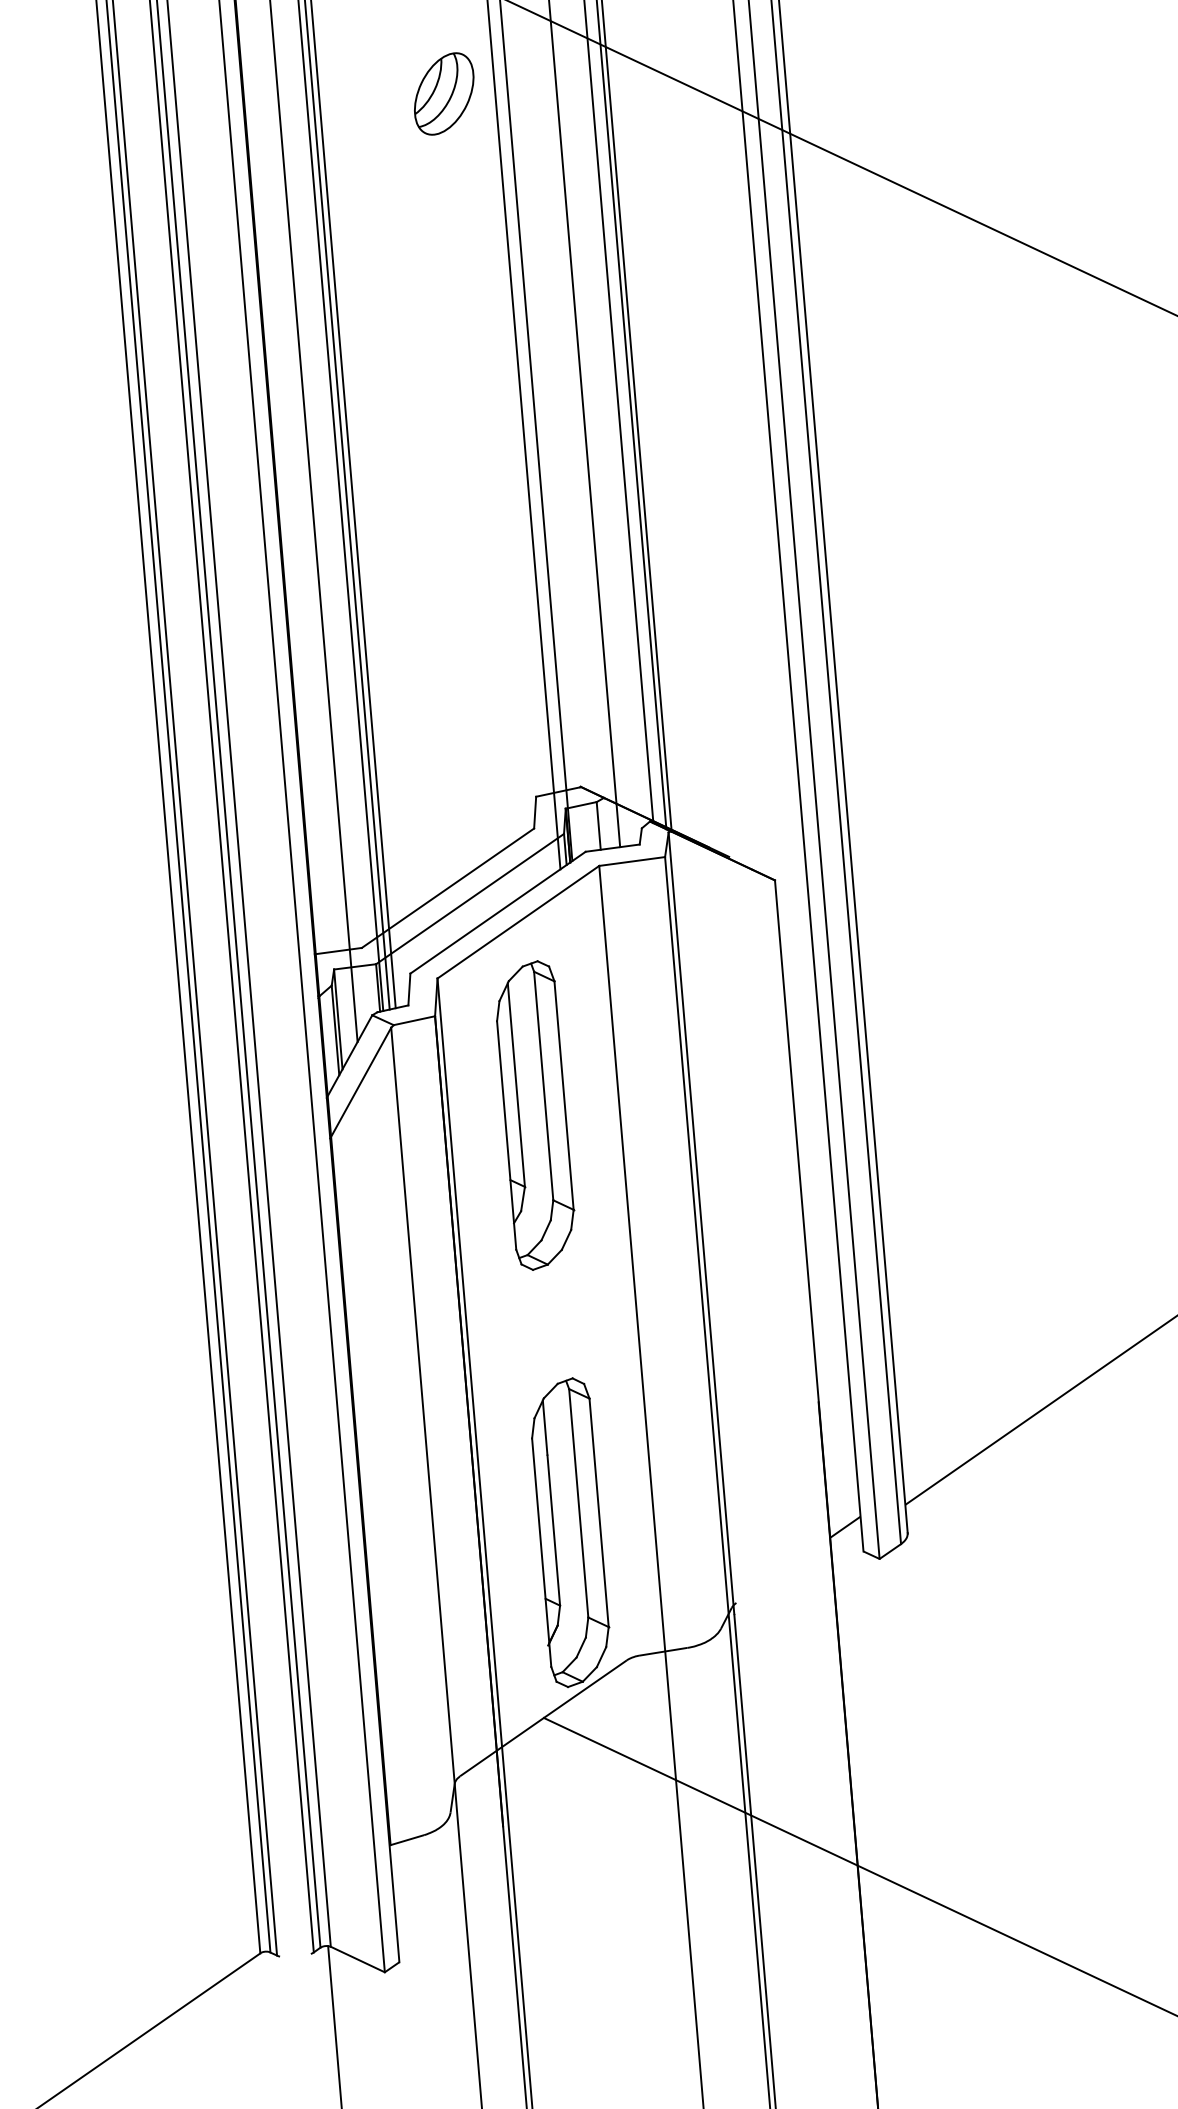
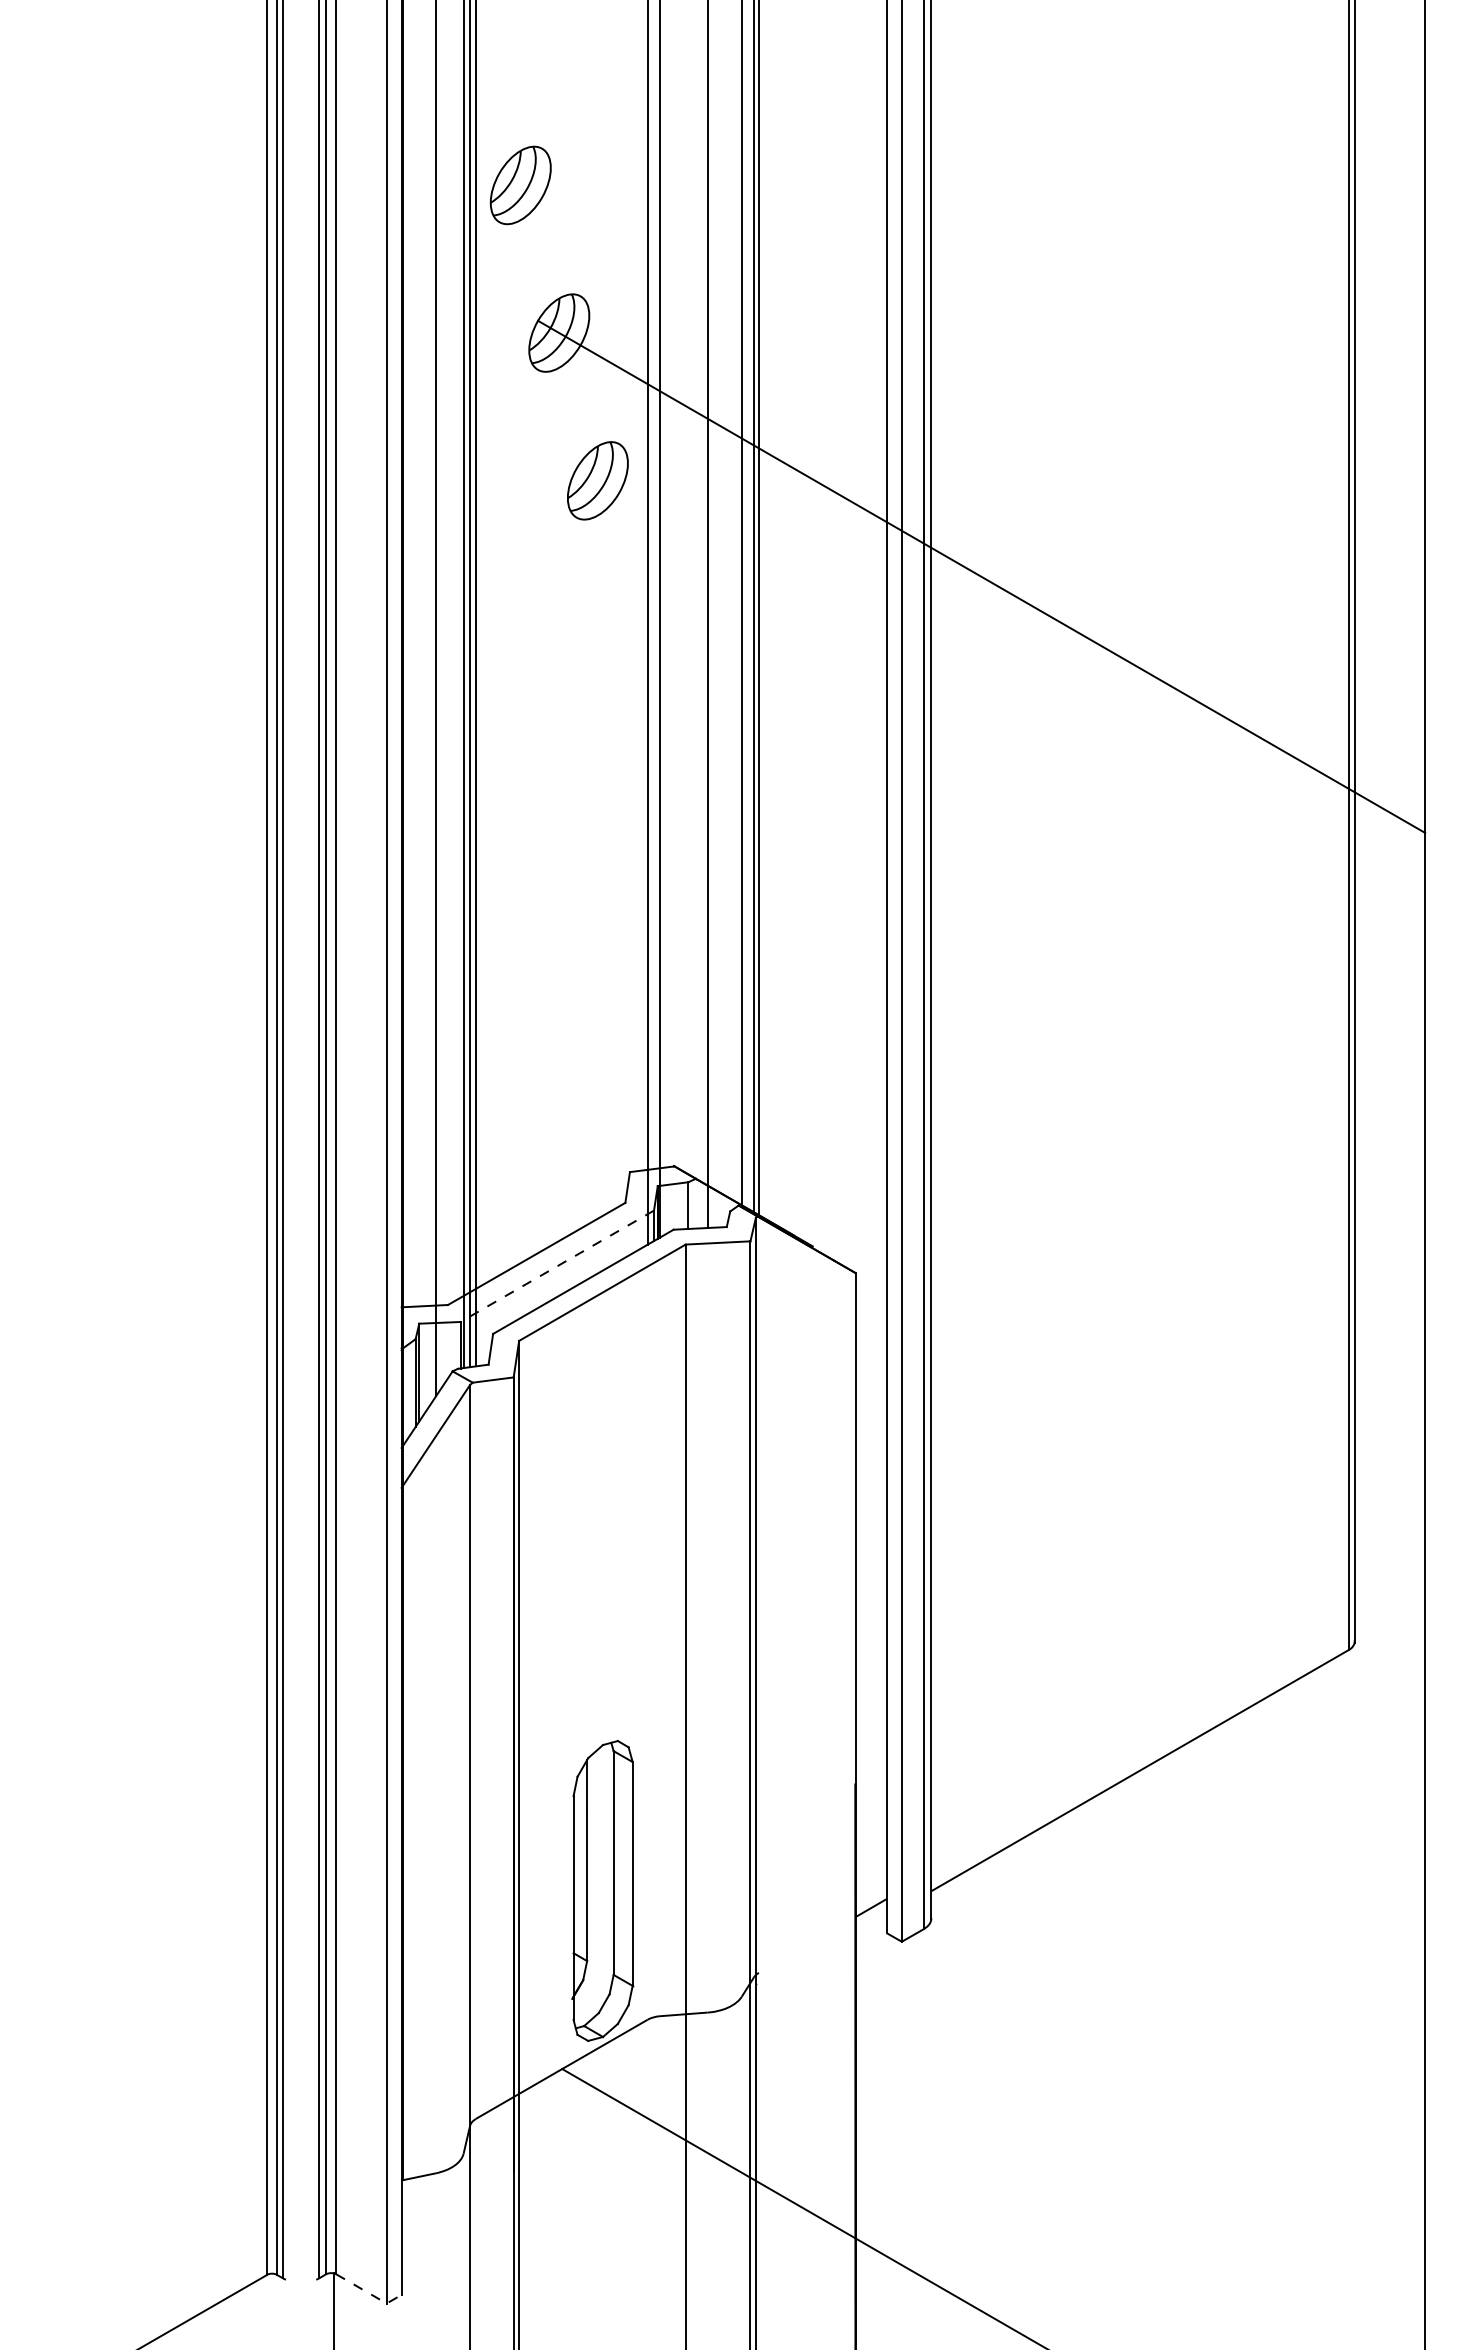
line: (470, 899) -> (557, 1266), solid -> dashed
part: (535, 1115) -> (603, 1482), removed
line: (366, 1963) -> (369, 2293), solid -> dashed

